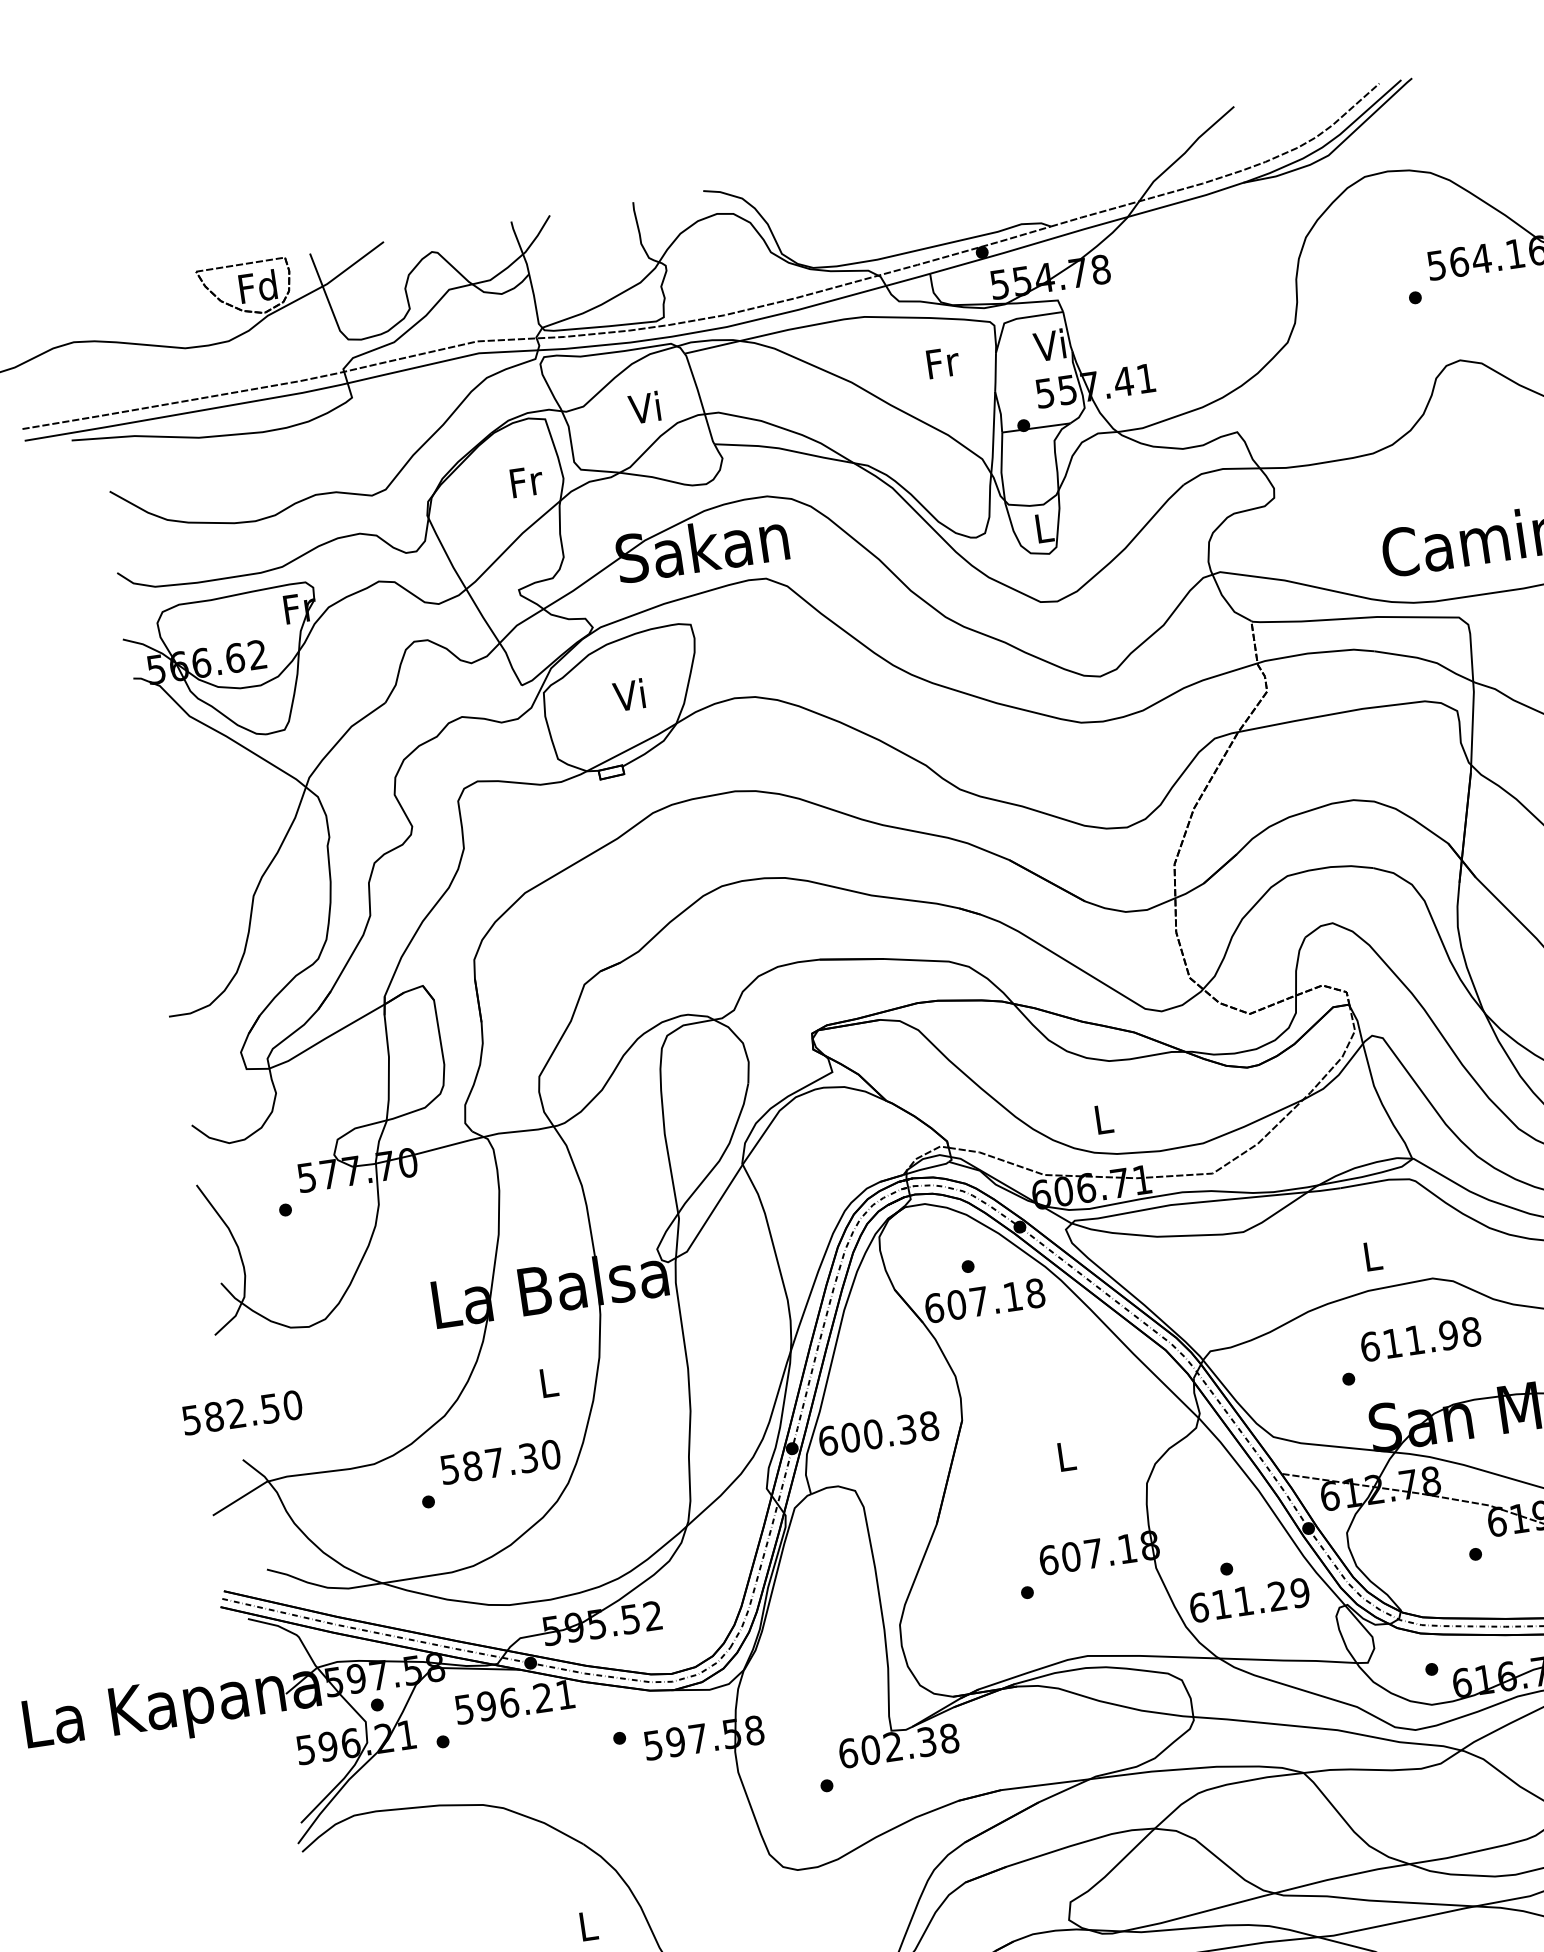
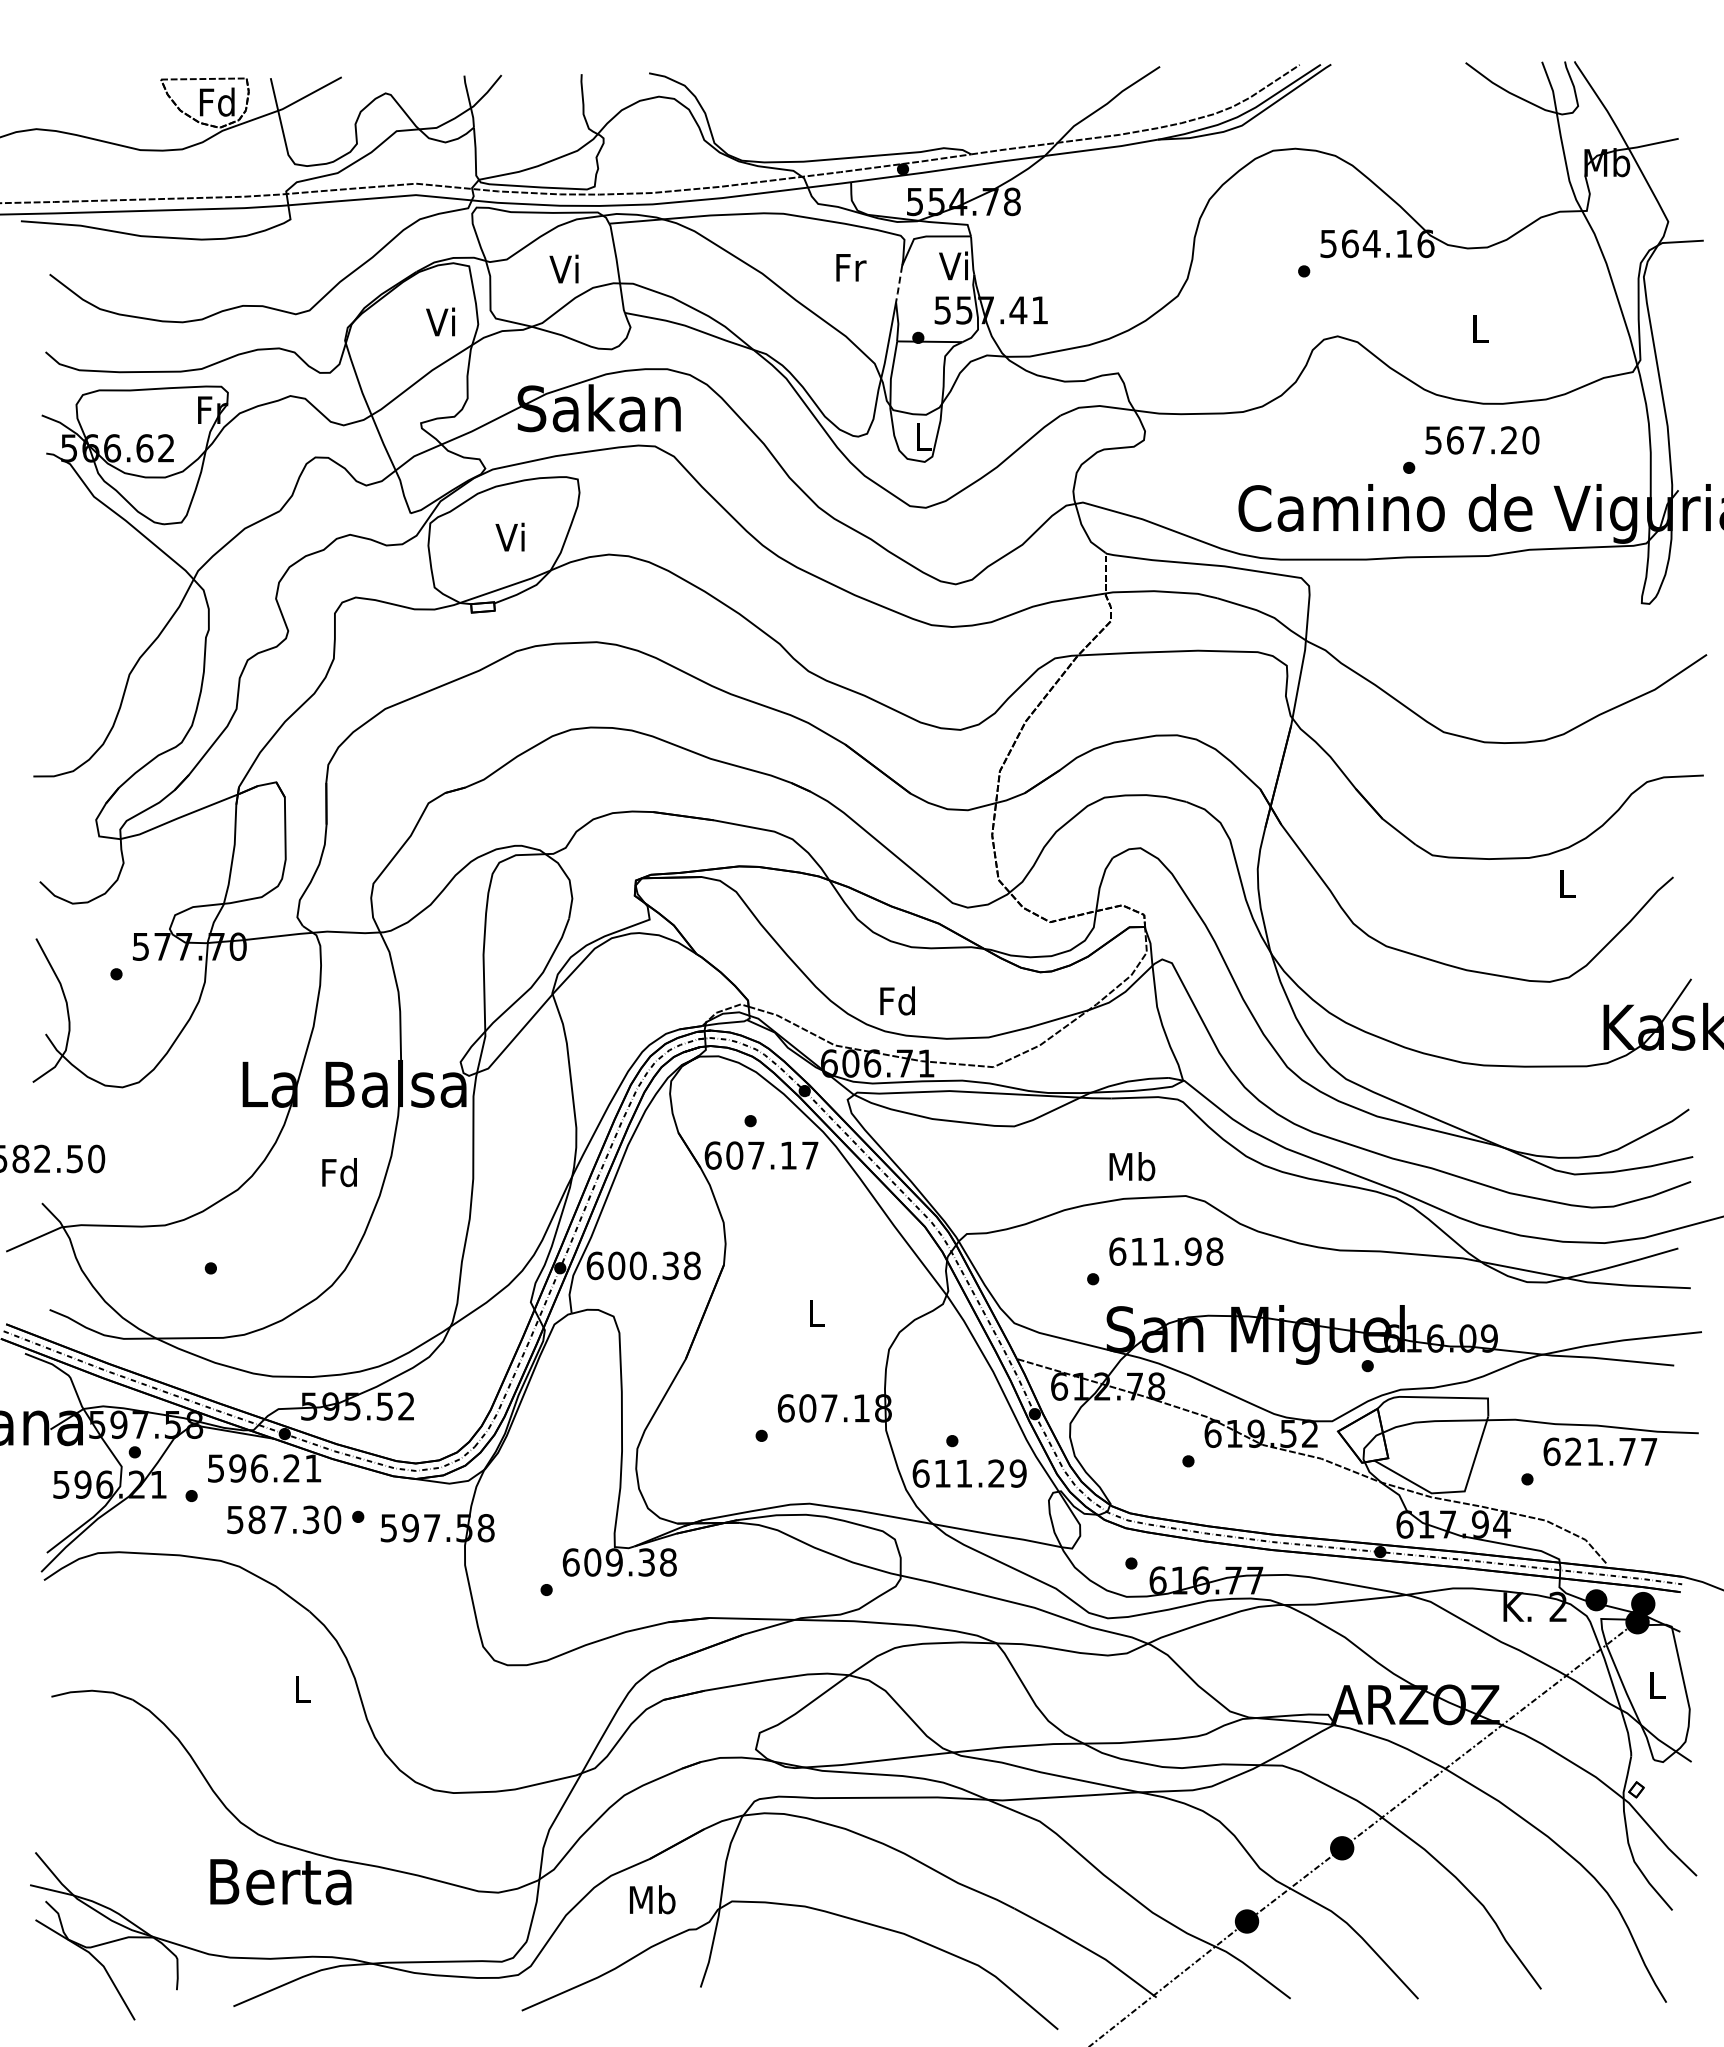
line: (995, 374) -> (898, 285), solid -> dashed
text: (525, 480) -> (442, 321), Fr -> Vi
text: (1102, 1118) -> (897, 1000), L -> Fd
text: (1372, 1255) -> (1132, 1166), L -> Mb
text: (1035, 1293) -> (810, 1155), 607.18 -> 607.17
text: (547, 1382) -> (339, 1172), L -> Fd
text: (500, 1461) -> (284, 1519), moved
text: (892, 1746) -> (613, 1562), 602.38 -> 609.38

